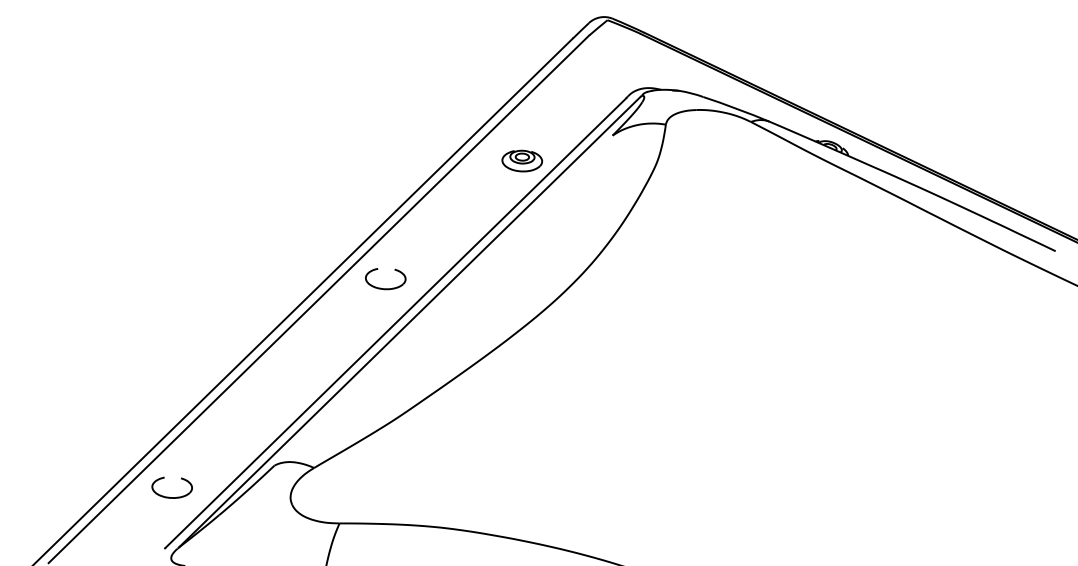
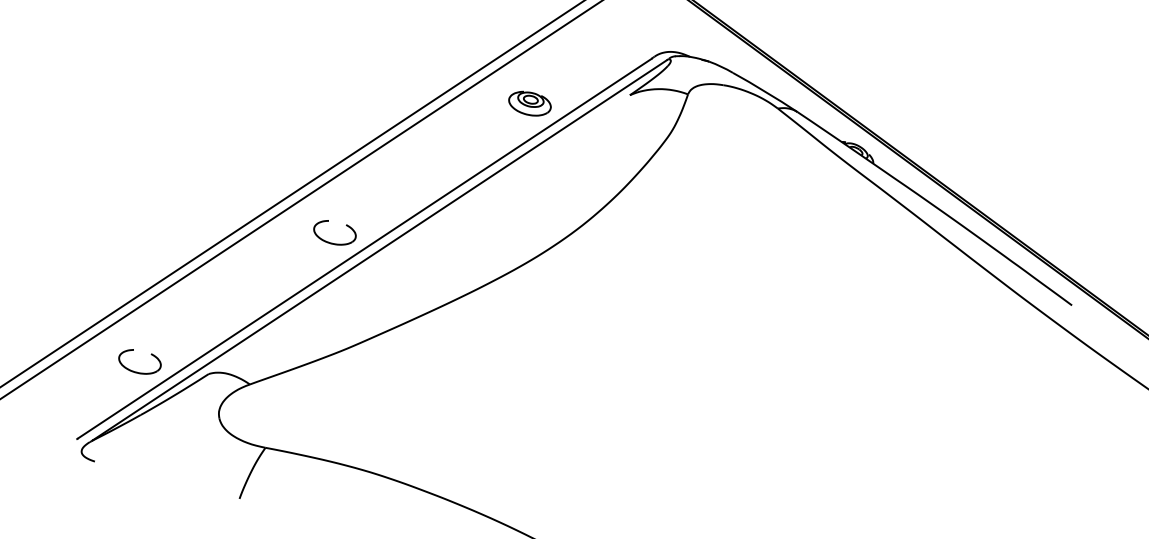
part: (385, 288) -> (332, 243), moved
part: (168, 496) -> (134, 370), moved

